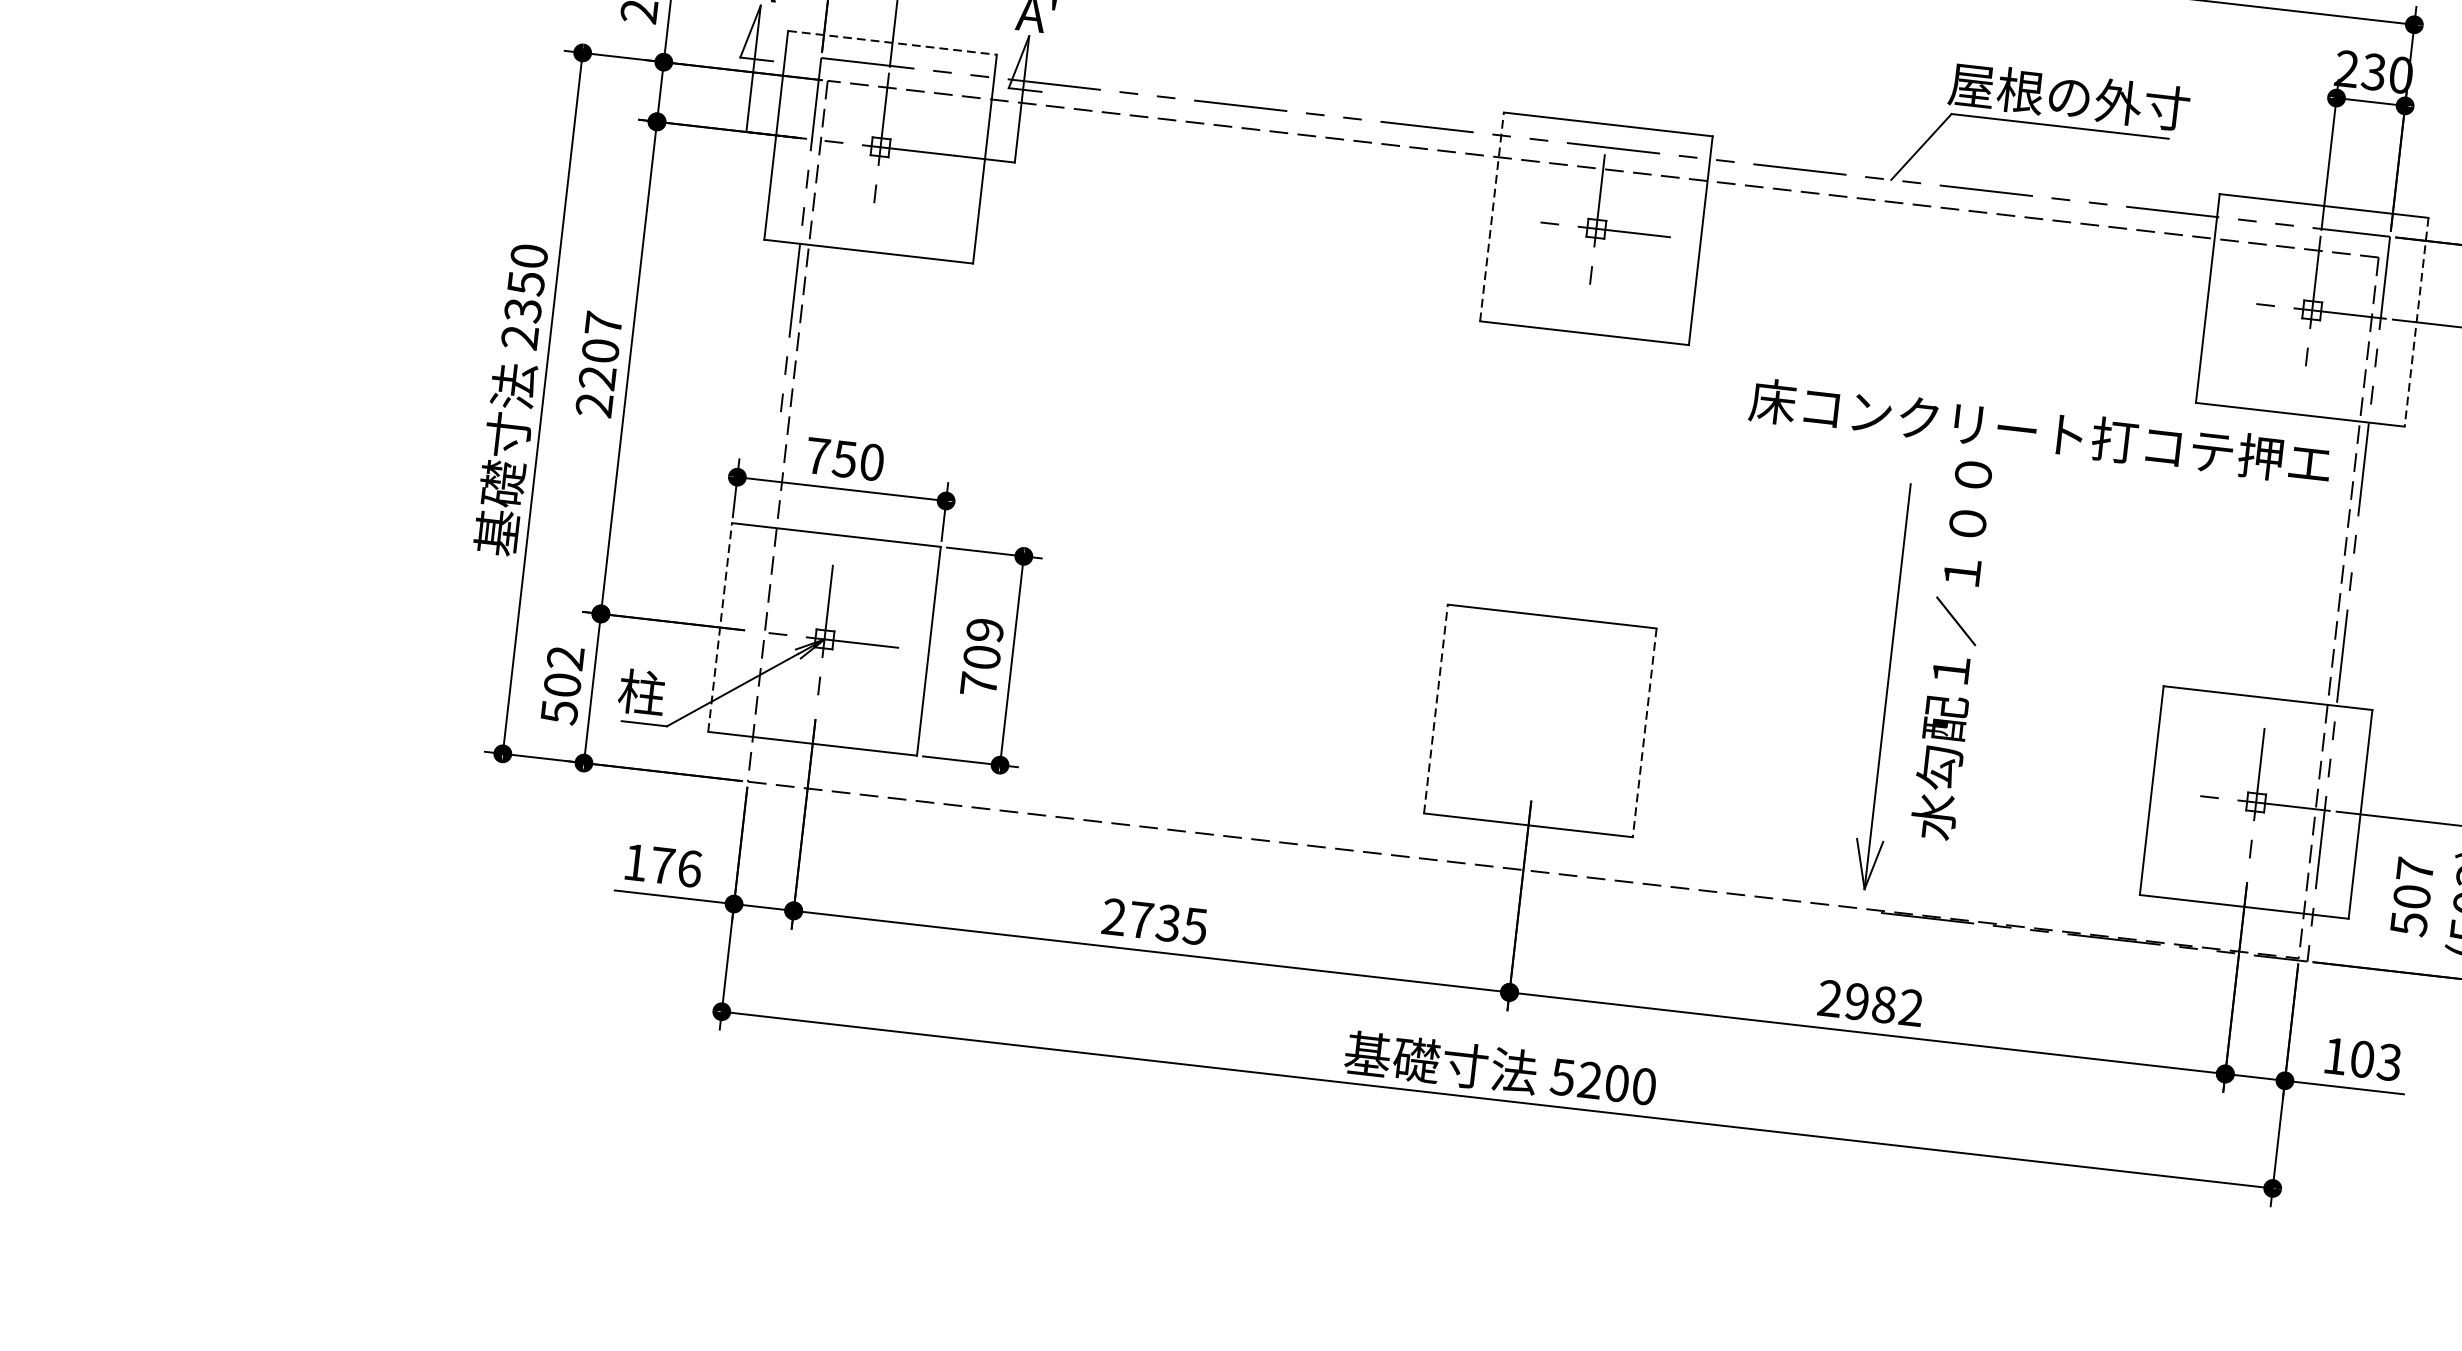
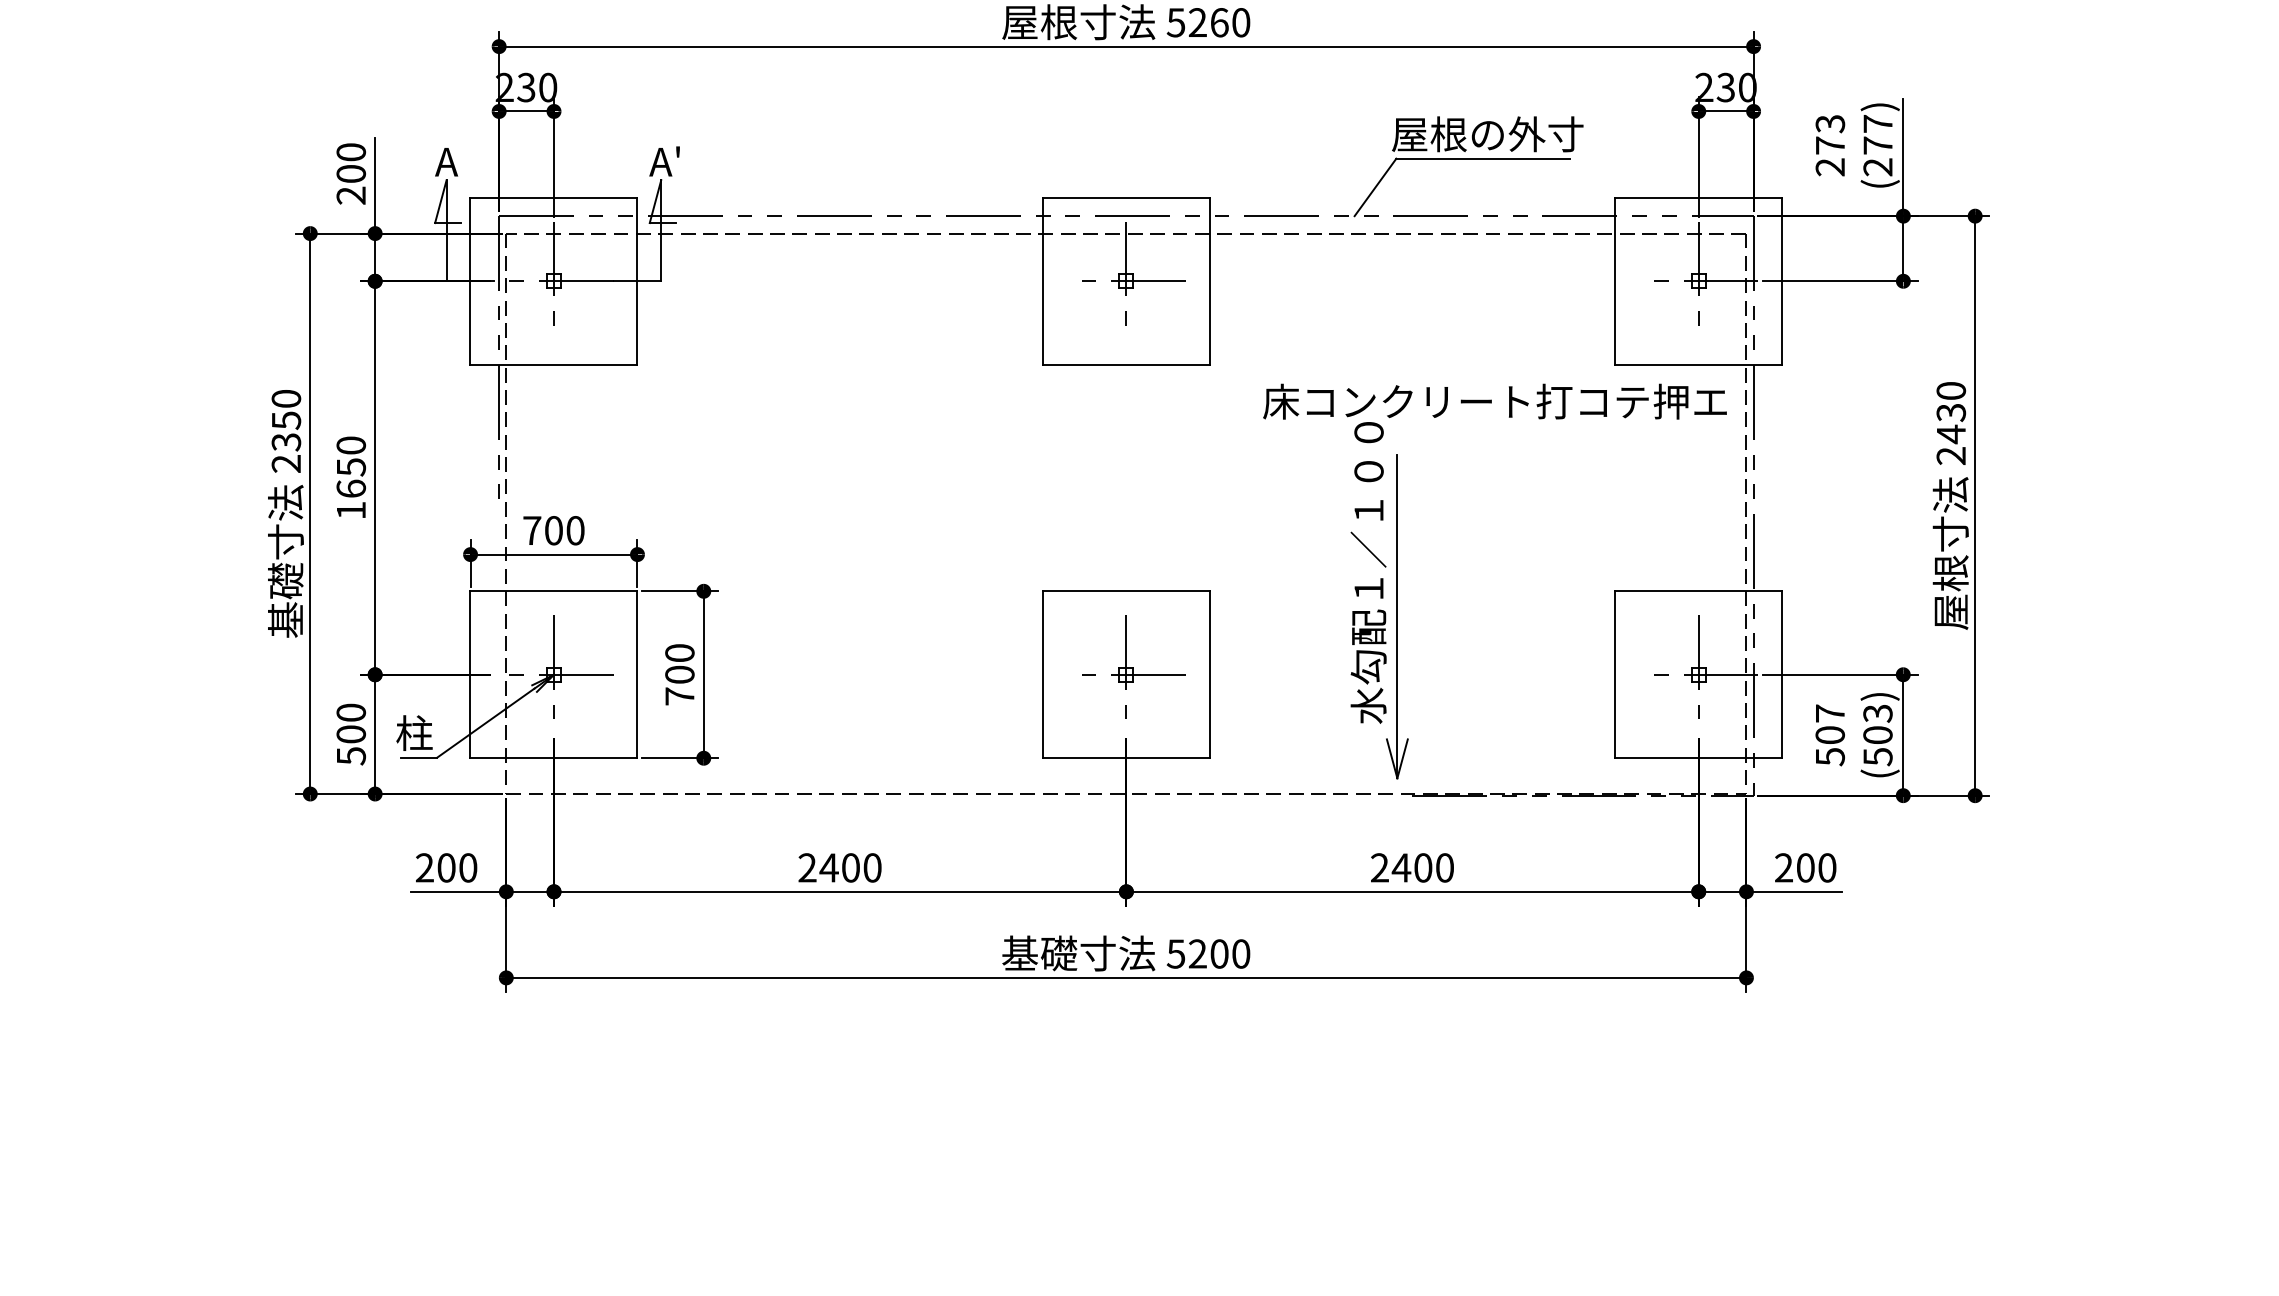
line: (893, 42) -> (554, 197), dashed -> solid
line: (1491, 215) -> (1042, 280), dashed -> solid
line: (2417, 322) -> (1782, 281), dashed -> solid
text: (599, 363) -> (351, 477), 2207 -> 1650
text: (844, 458) -> (553, 530), 750 -> 700
line: (720, 627) -> (470, 674), dashed -> solid
text: (984, 630) -> (679, 653), 709 -> 700
text: (1952, 649) -> (1368, 572), moved
text: (565, 657) -> (351, 712), 502 -> 500
line: (1435, 708) -> (1042, 674), dashed -> solid
part: (1550, 711) -> (1133, 666), added
line: (1644, 733) -> (1209, 675), dashed -> solid
text: (662, 865) -> (446, 867), 176 -> 200
text: (1167, 922) -> (850, 867), 2735 -> 2400
text: (1883, 1004) -> (1422, 867), 2982 -> 2400
text: (2362, 1058) -> (1805, 867), 103 -> 200

